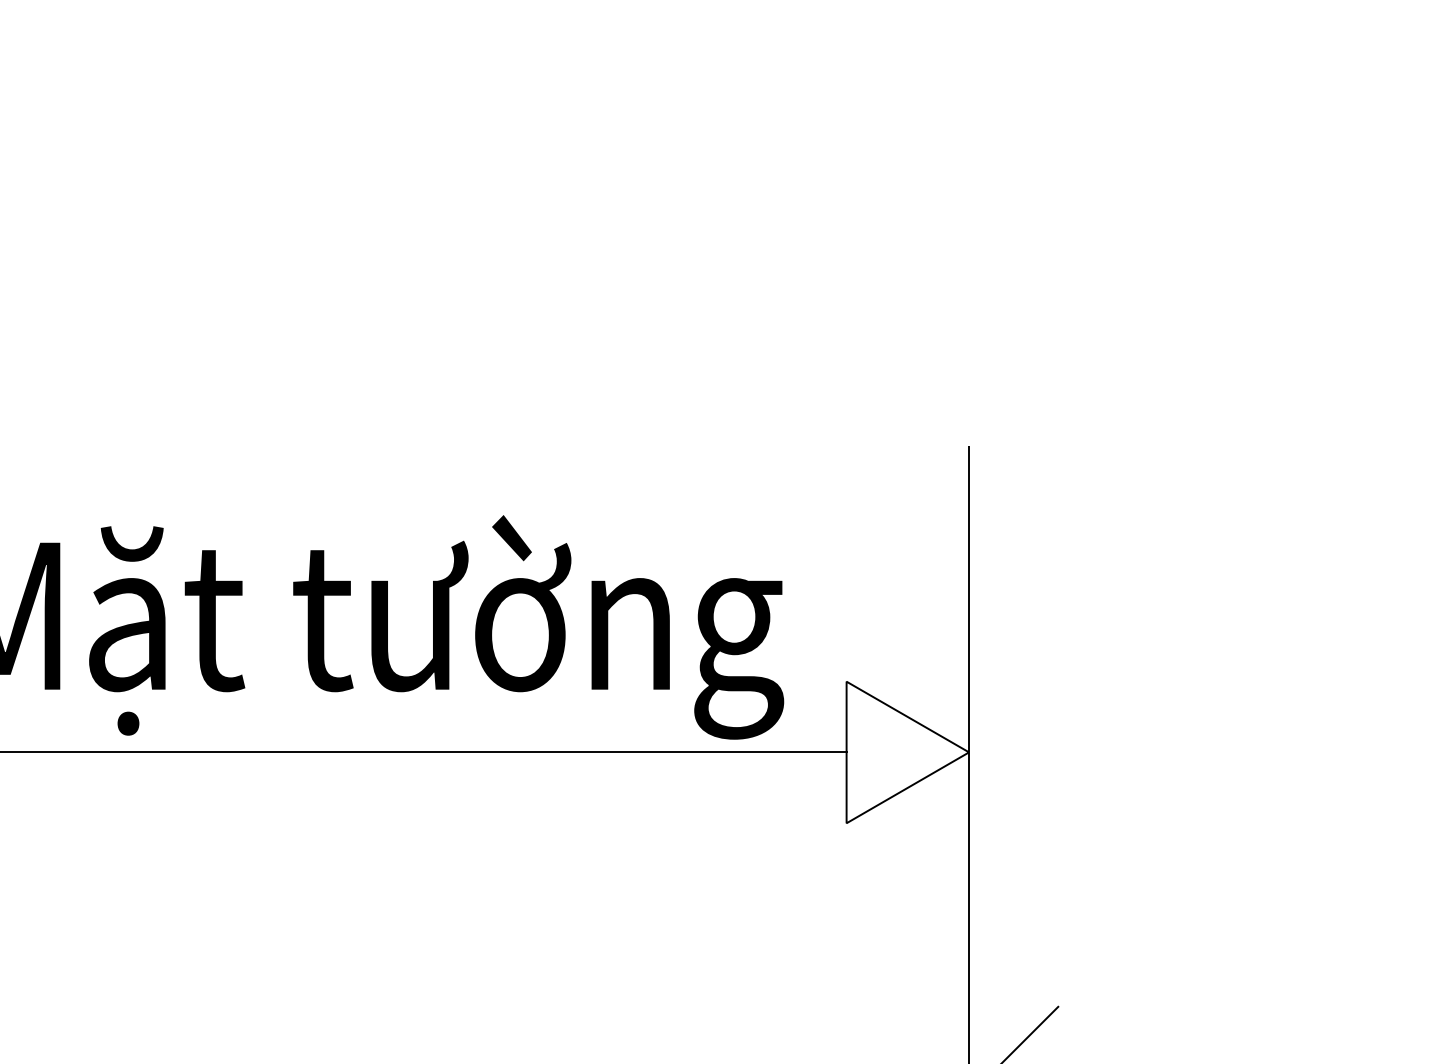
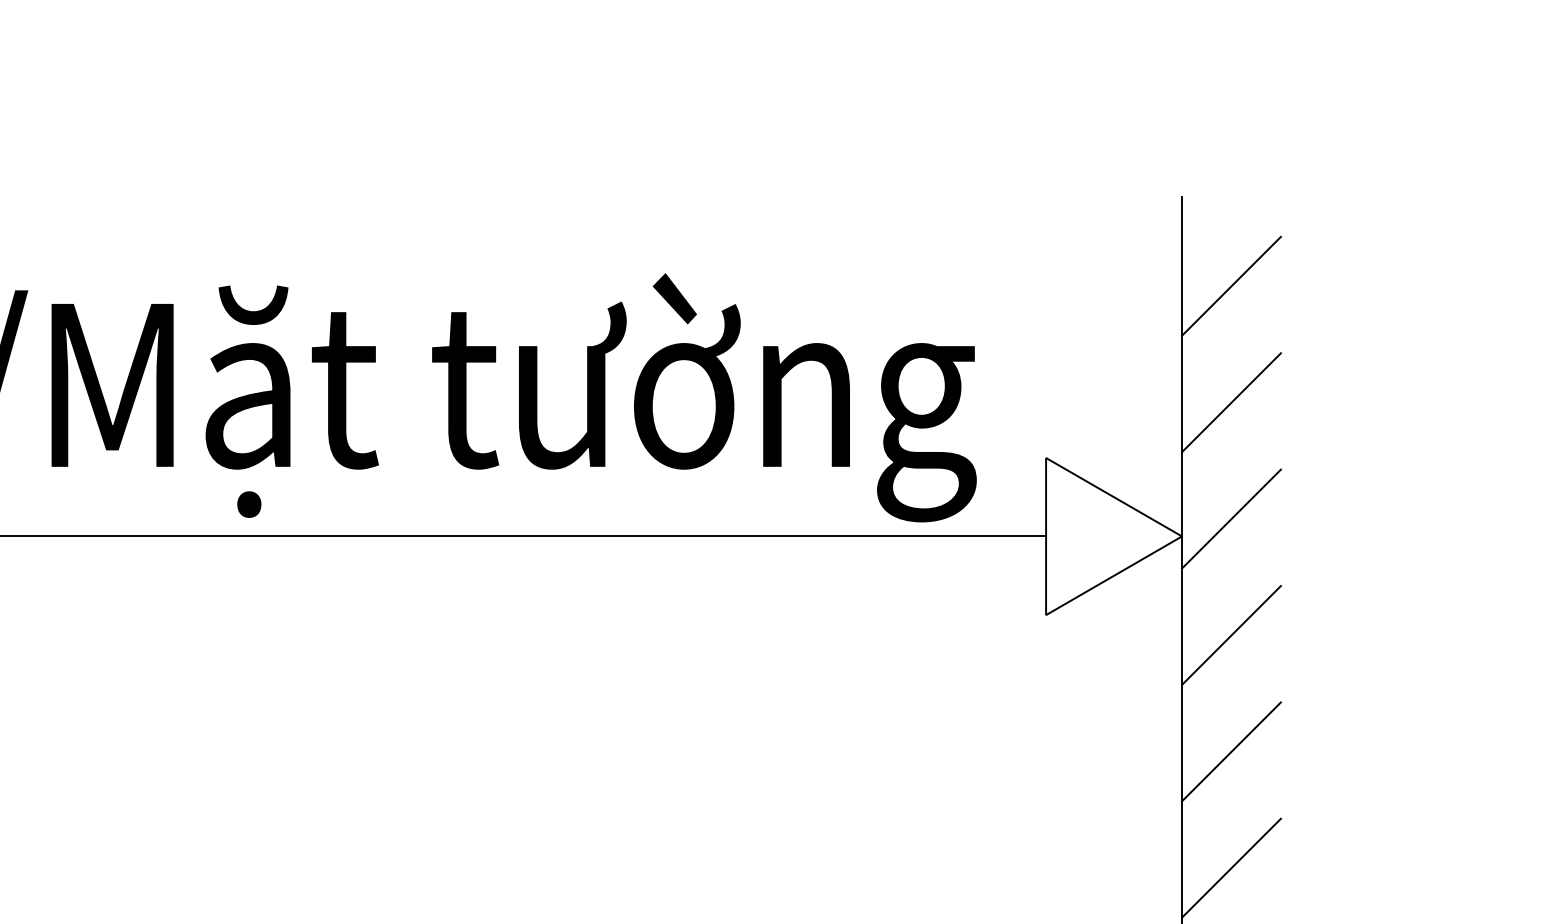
line: (1013, 526) -> (1231, 285), added
line: (1013, 631) -> (1231, 402), added
line: (1013, 736) -> (1231, 518), added
line: (1013, 841) -> (1231, 635), added
line: (1013, 946) -> (1231, 751), added

